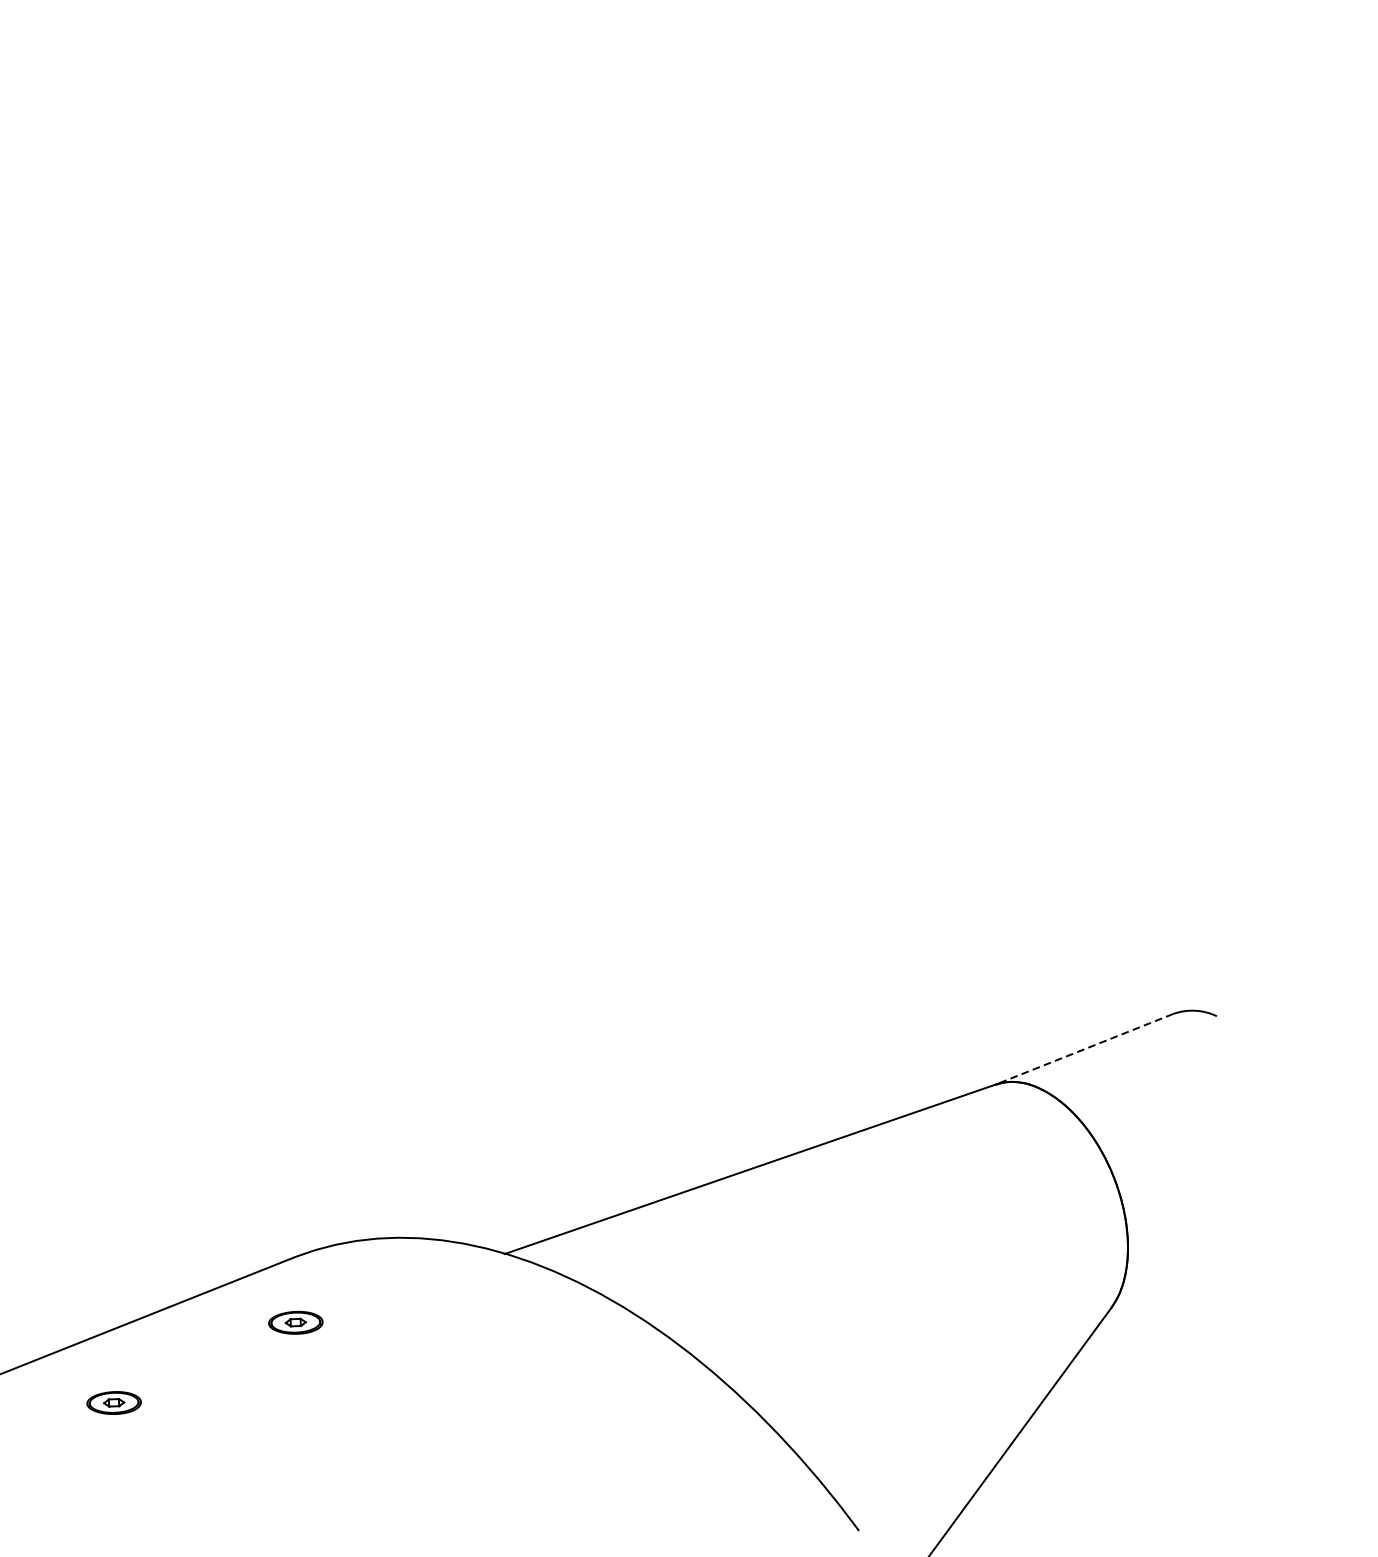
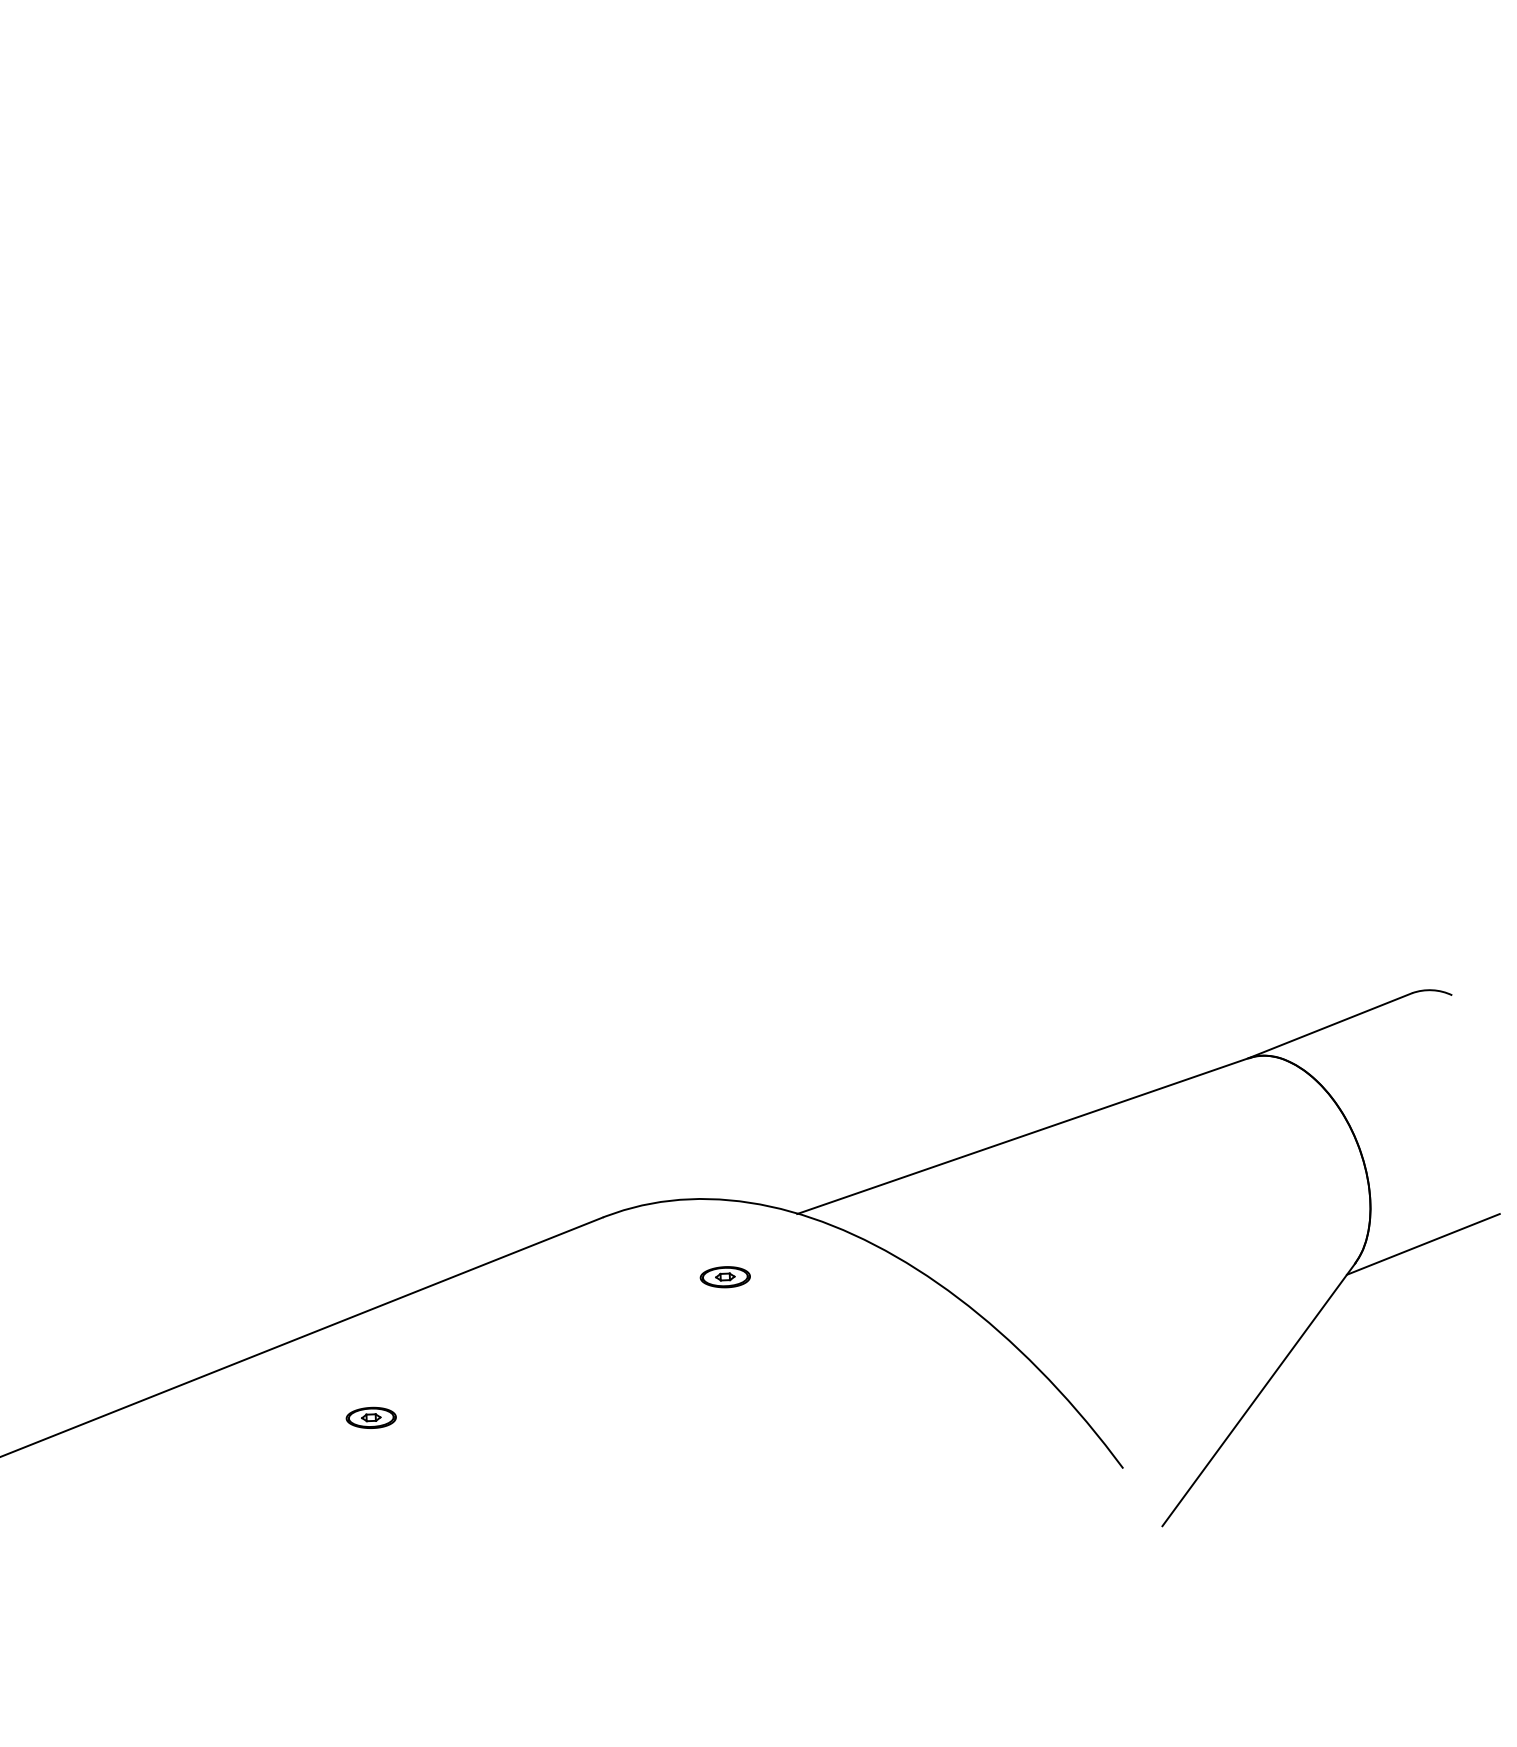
line: (1083, 1050) -> (1329, 1026), dashed -> solid
line: (1184, 1287) -> (1422, 1244), added
part: (294, 1323) -> (724, 1277), moved
part: (113, 1402) -> (370, 1417), moved

